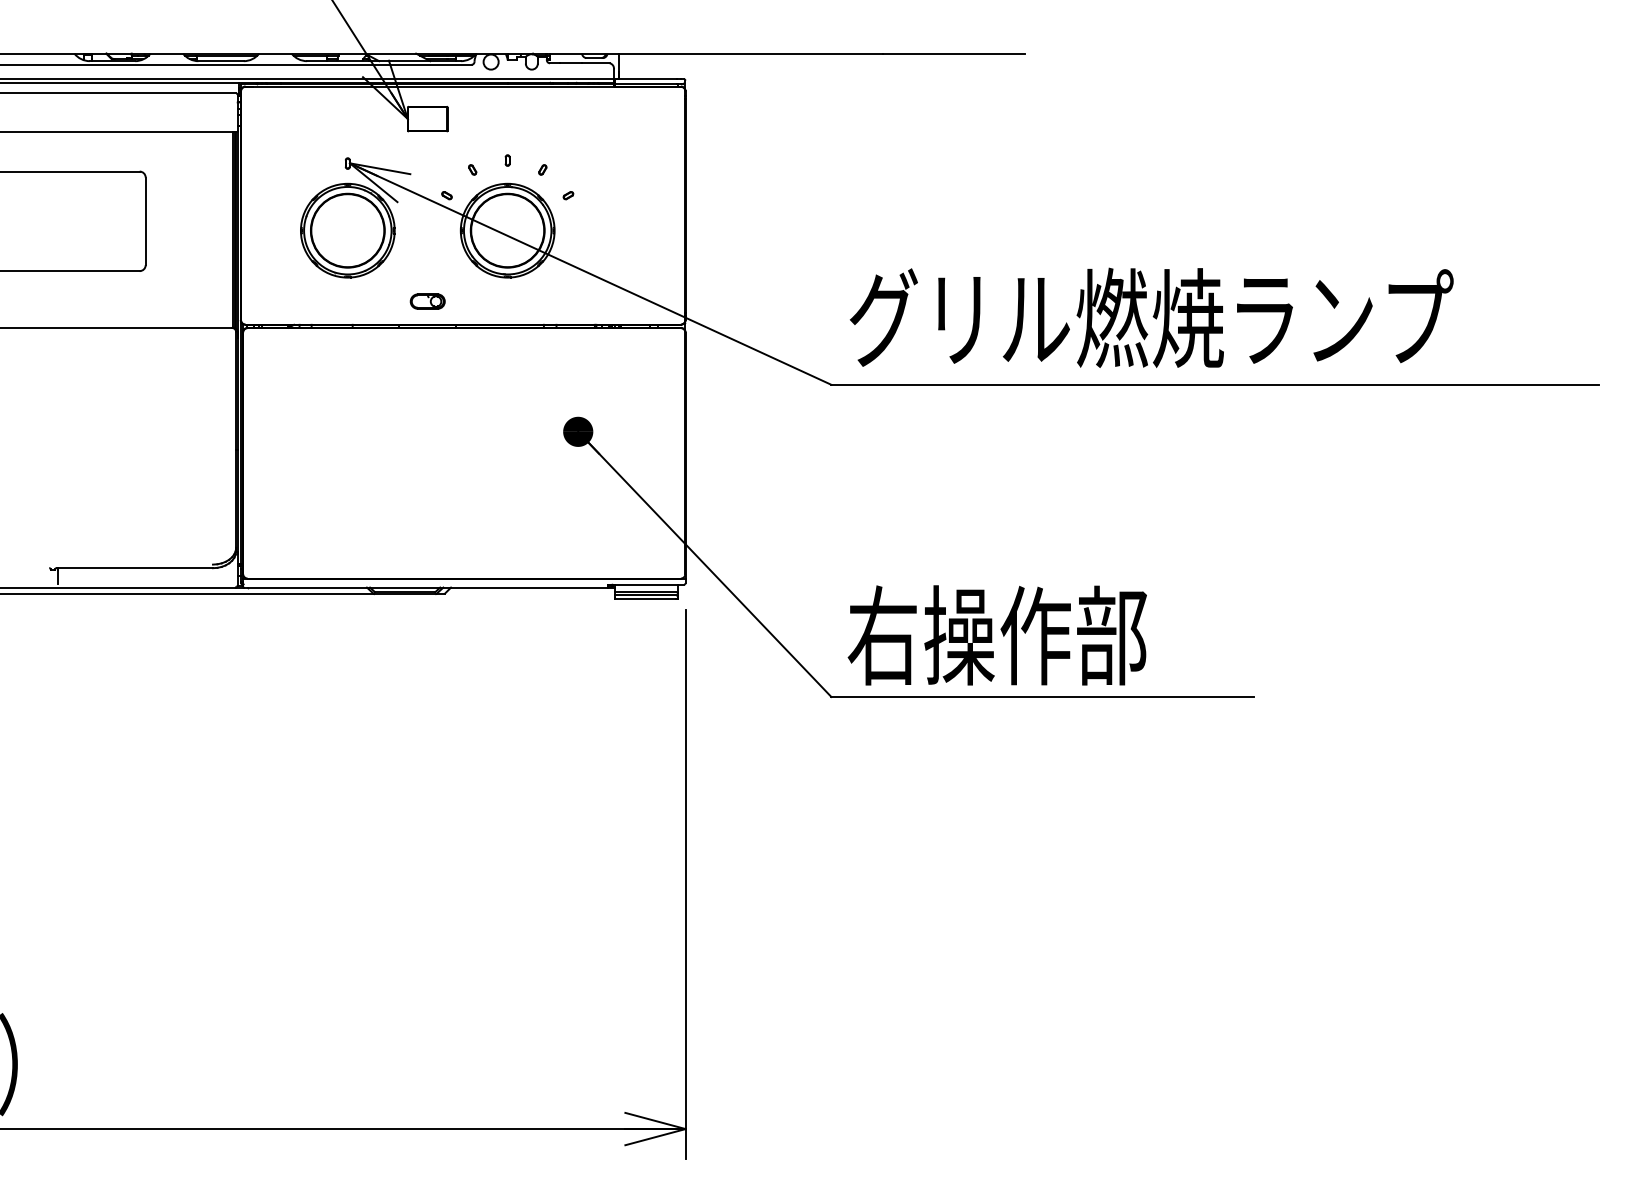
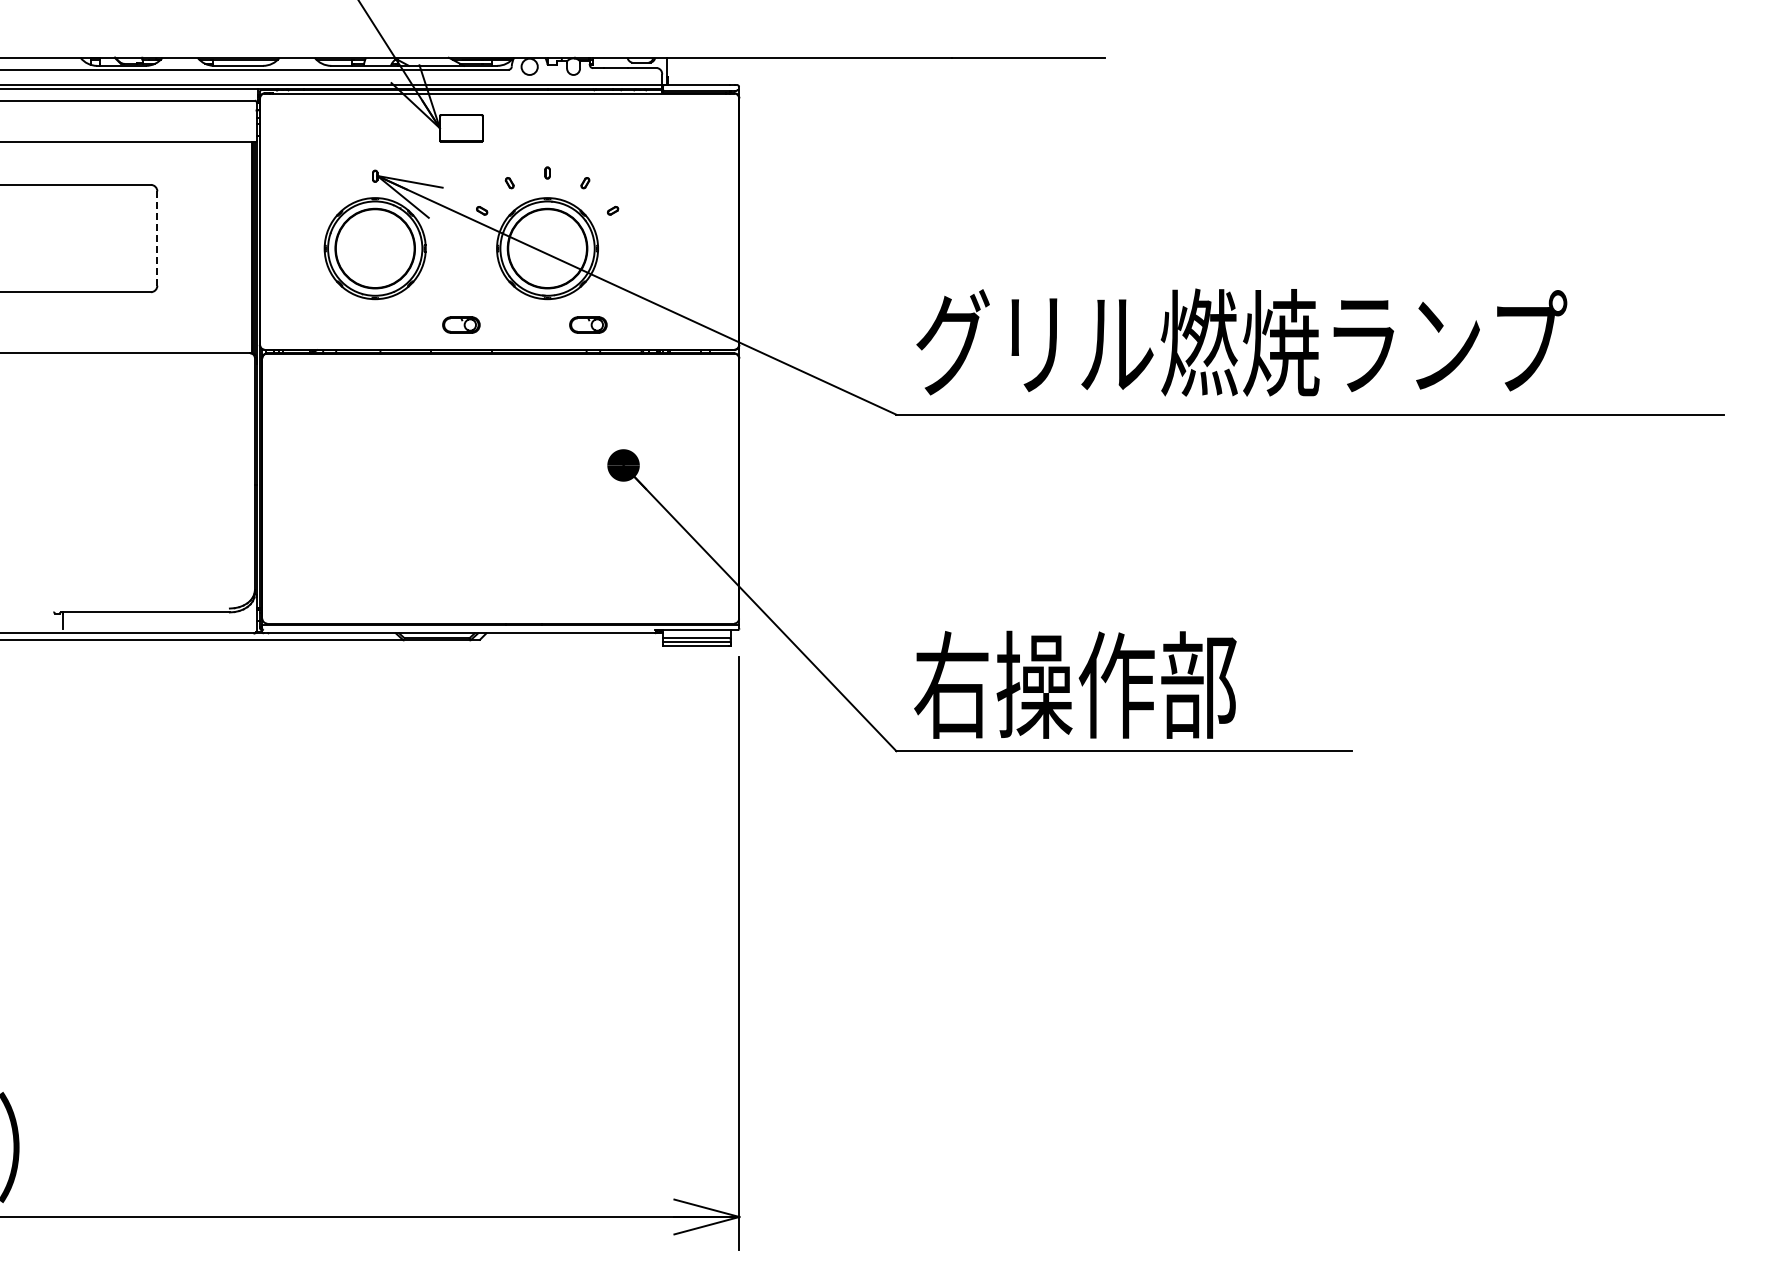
line: (145, 221) -> (157, 238), solid -> dashed
part: (545, 301) -> (588, 324), added

